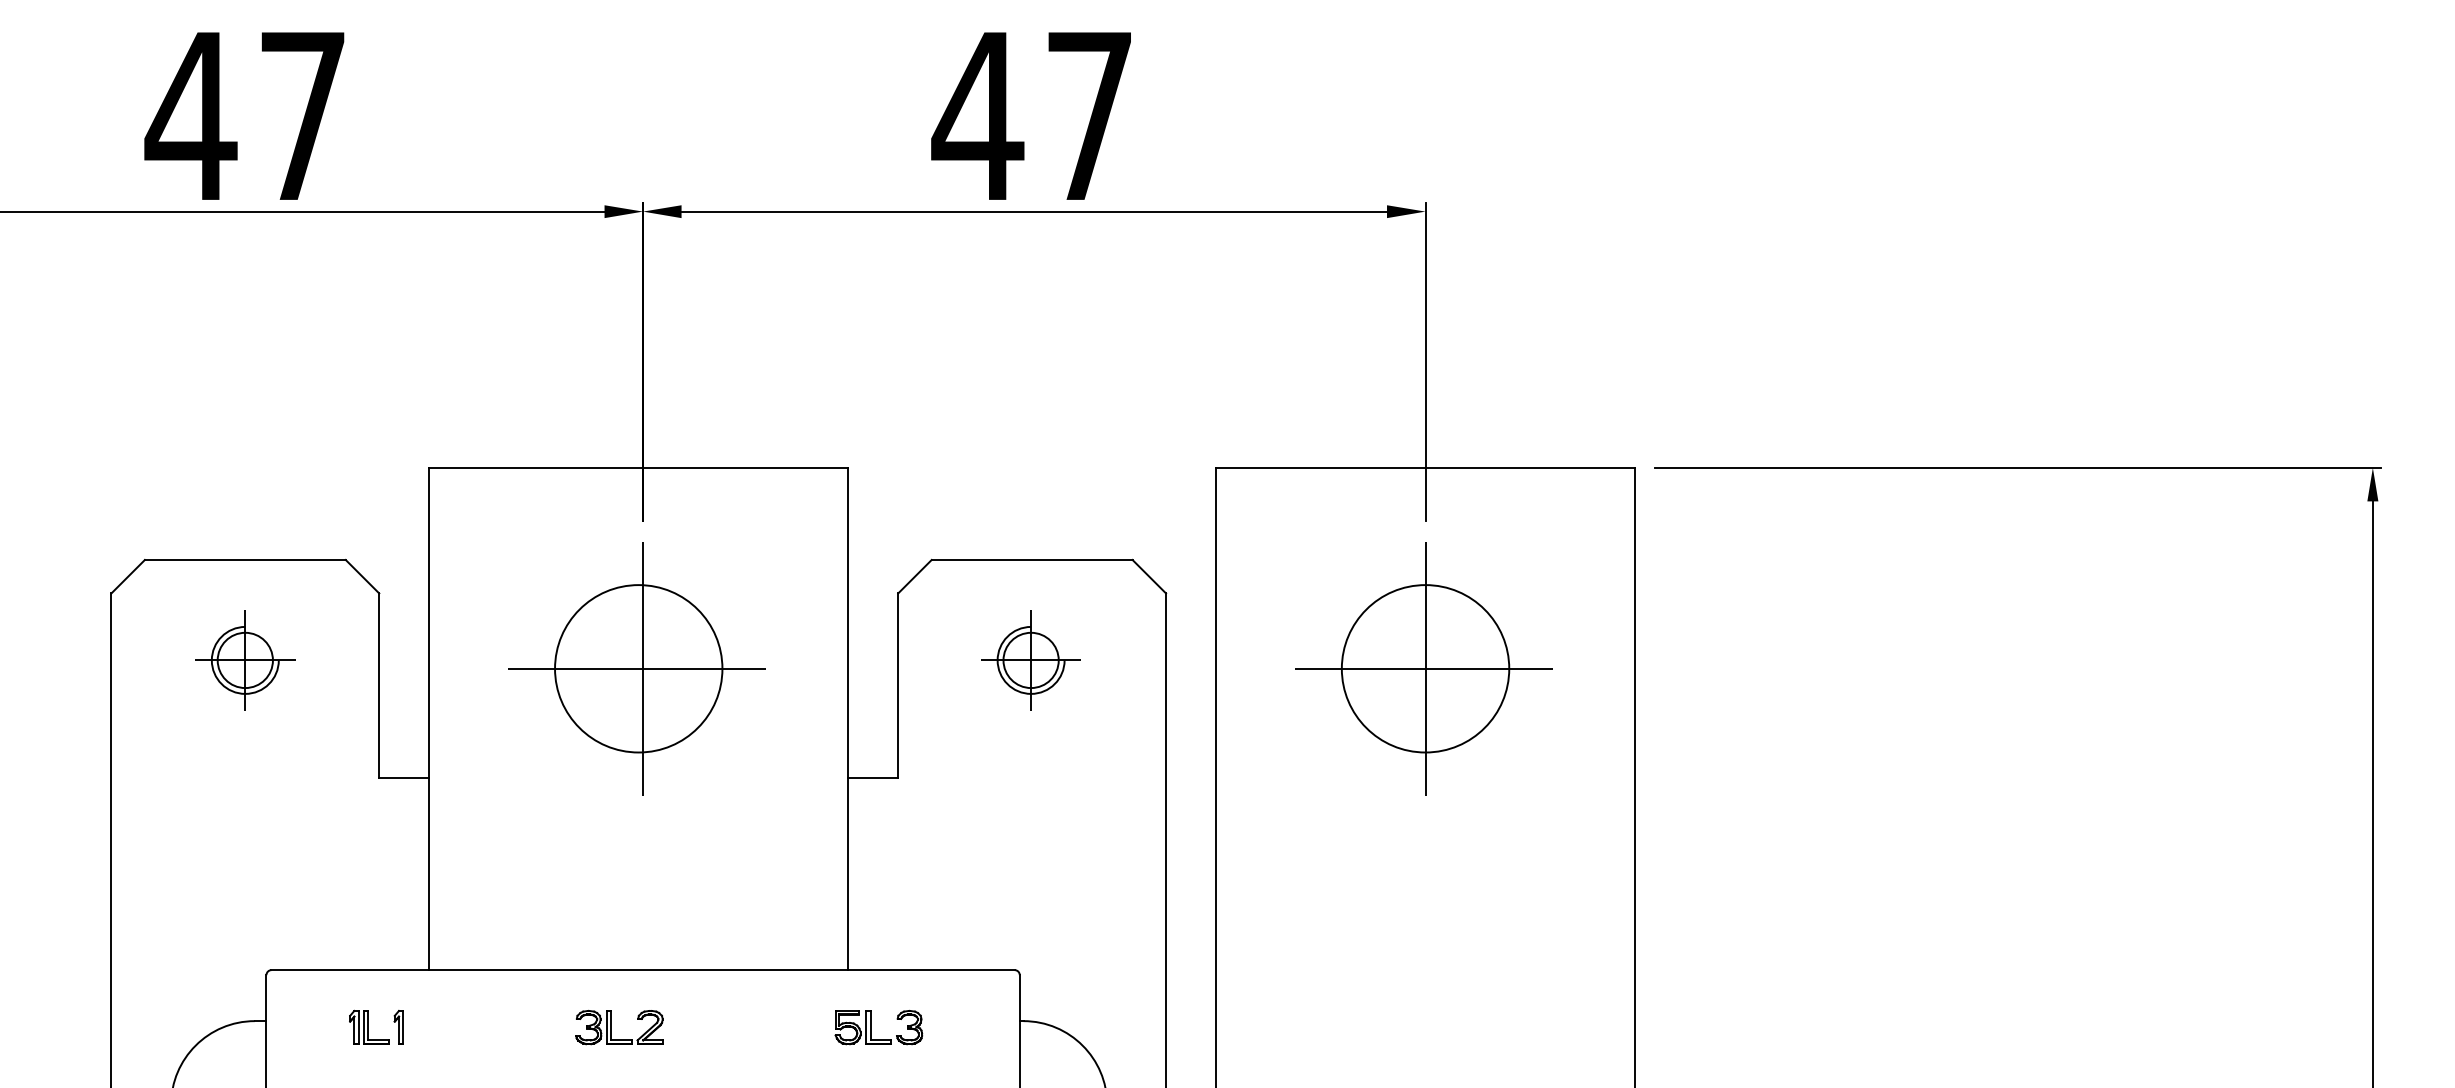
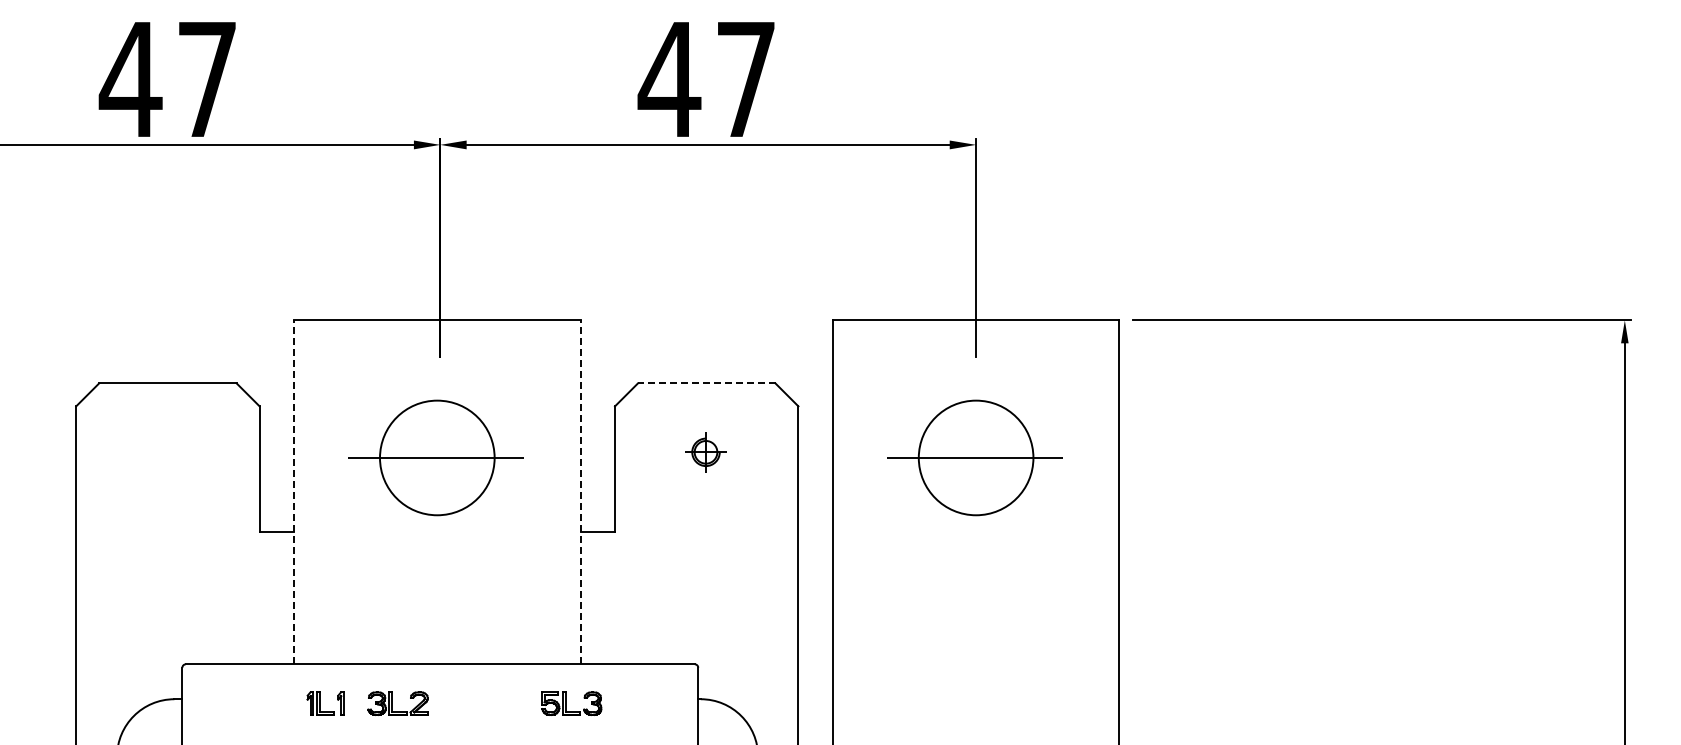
line: (1031, 560) -> (706, 383), solid -> dashed
part: (244, 660) -> (167, 452), removed
part: (1030, 660) -> (705, 452), size x0.6
line: (643, 668) -> (440, 457), removed
line: (1426, 668) -> (976, 457), removed
line: (430, 719) -> (294, 492), solid -> dashed
line: (847, 719) -> (580, 492), solid -> dashed
part: (376, 1027) -> (325, 703), moved
part: (618, 1027) -> (397, 703), moved
part: (878, 1027) -> (571, 703), moved

